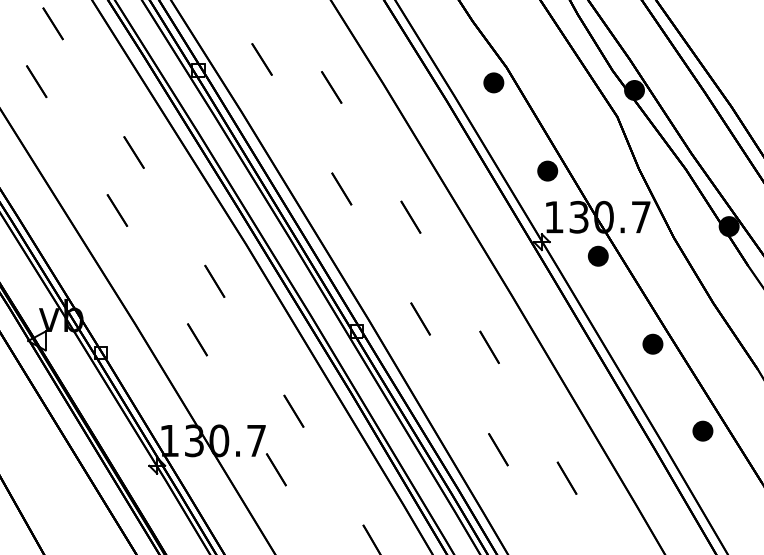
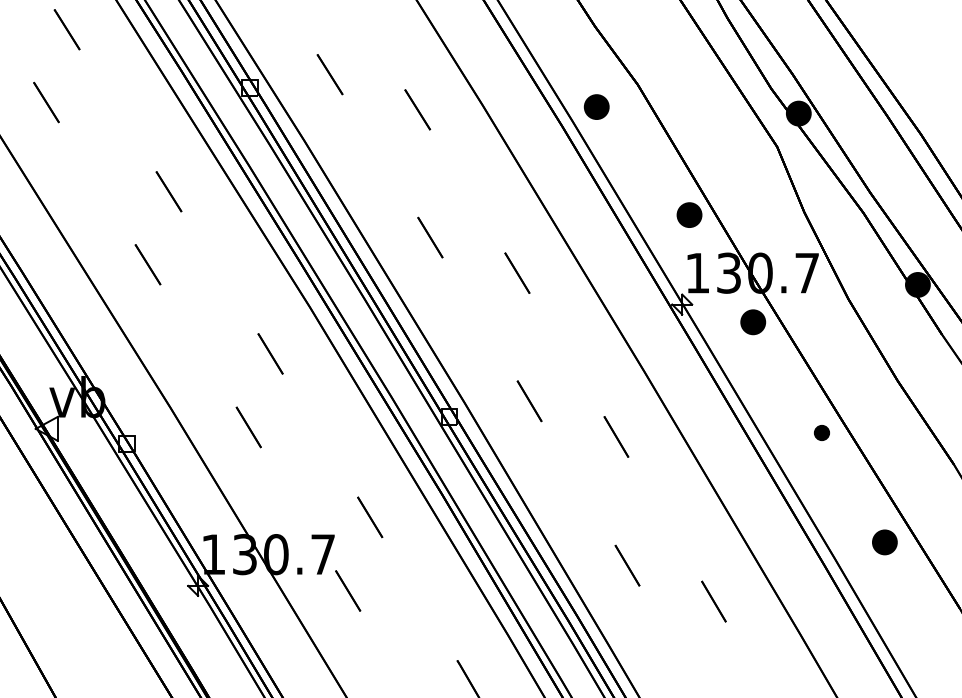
part: (493, 82) -> (596, 106), moved
part: (652, 343) -> (821, 432), size x0.6

